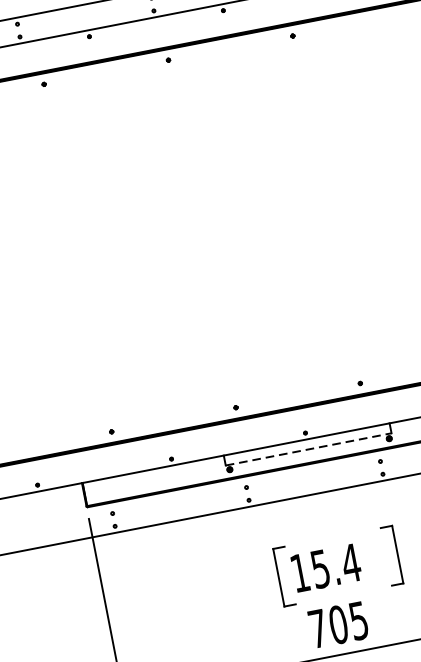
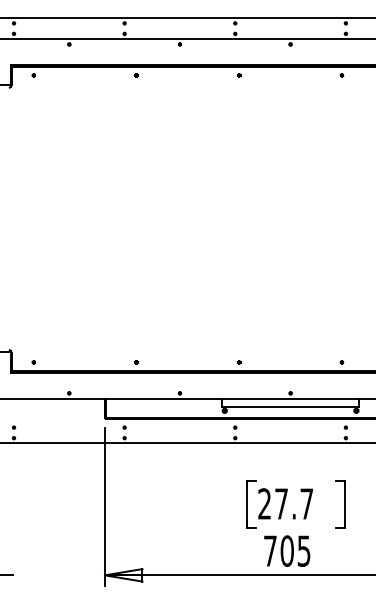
line: (309, 448) -> (291, 406), dashed -> solid
text: (325, 567) -> (285, 503), 15.4 -> 27.7

